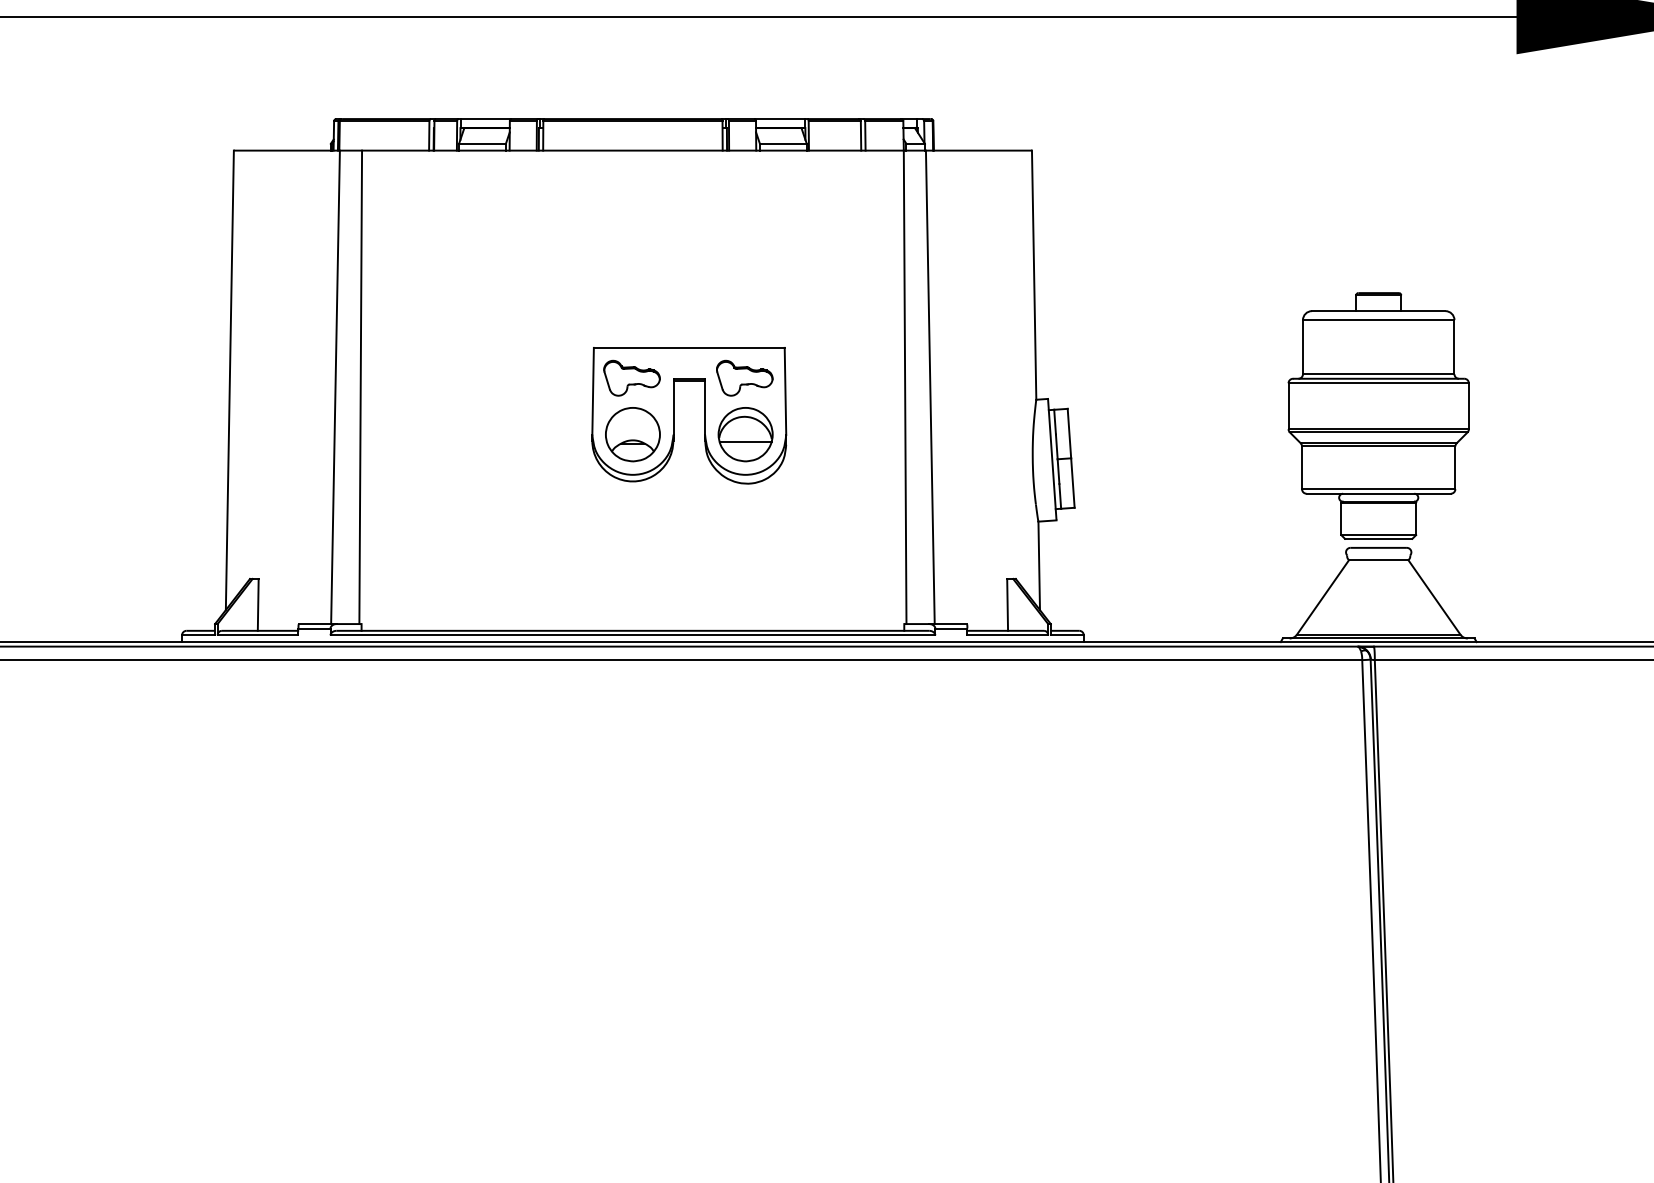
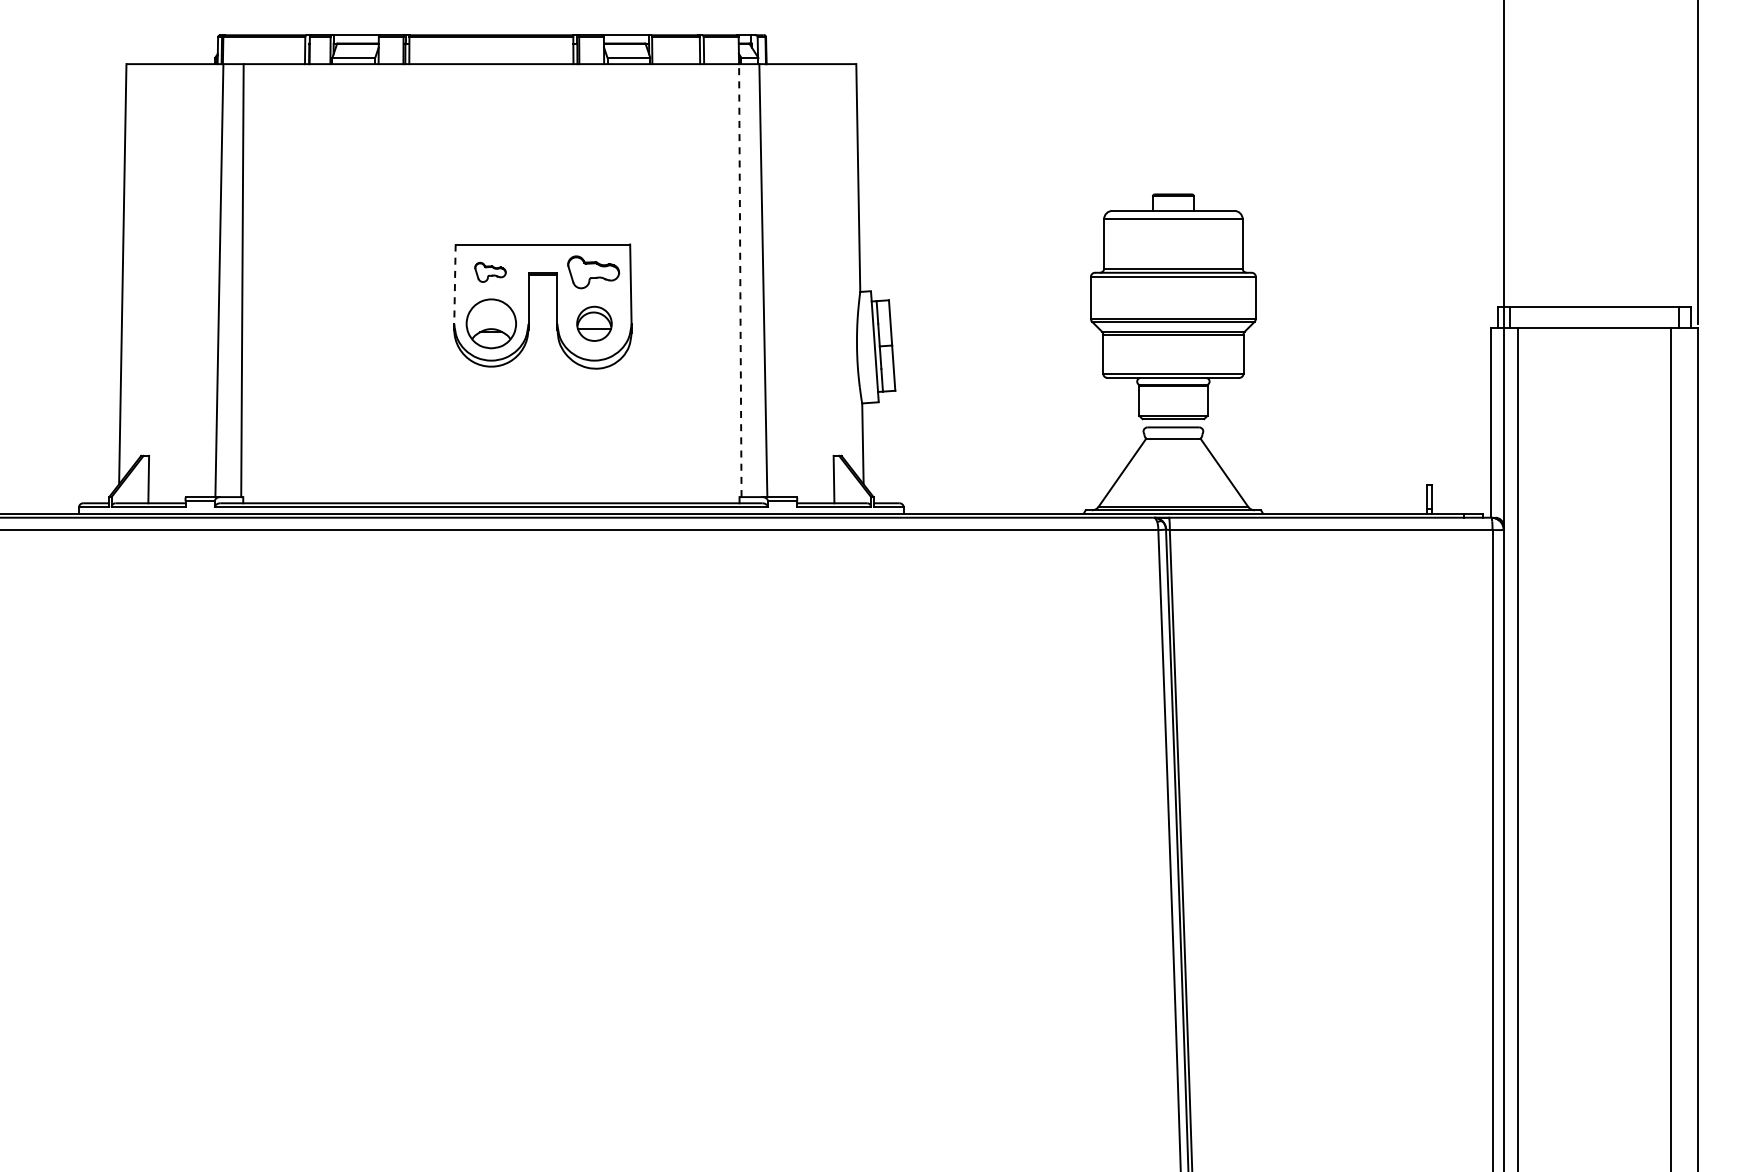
part: (631, 378) -> (490, 272), size x0.6
line: (905, 387) -> (740, 280), solid -> dashed
line: (592, 391) -> (454, 284), solid -> dashed
part: (745, 434) -> (594, 323), size x0.7

